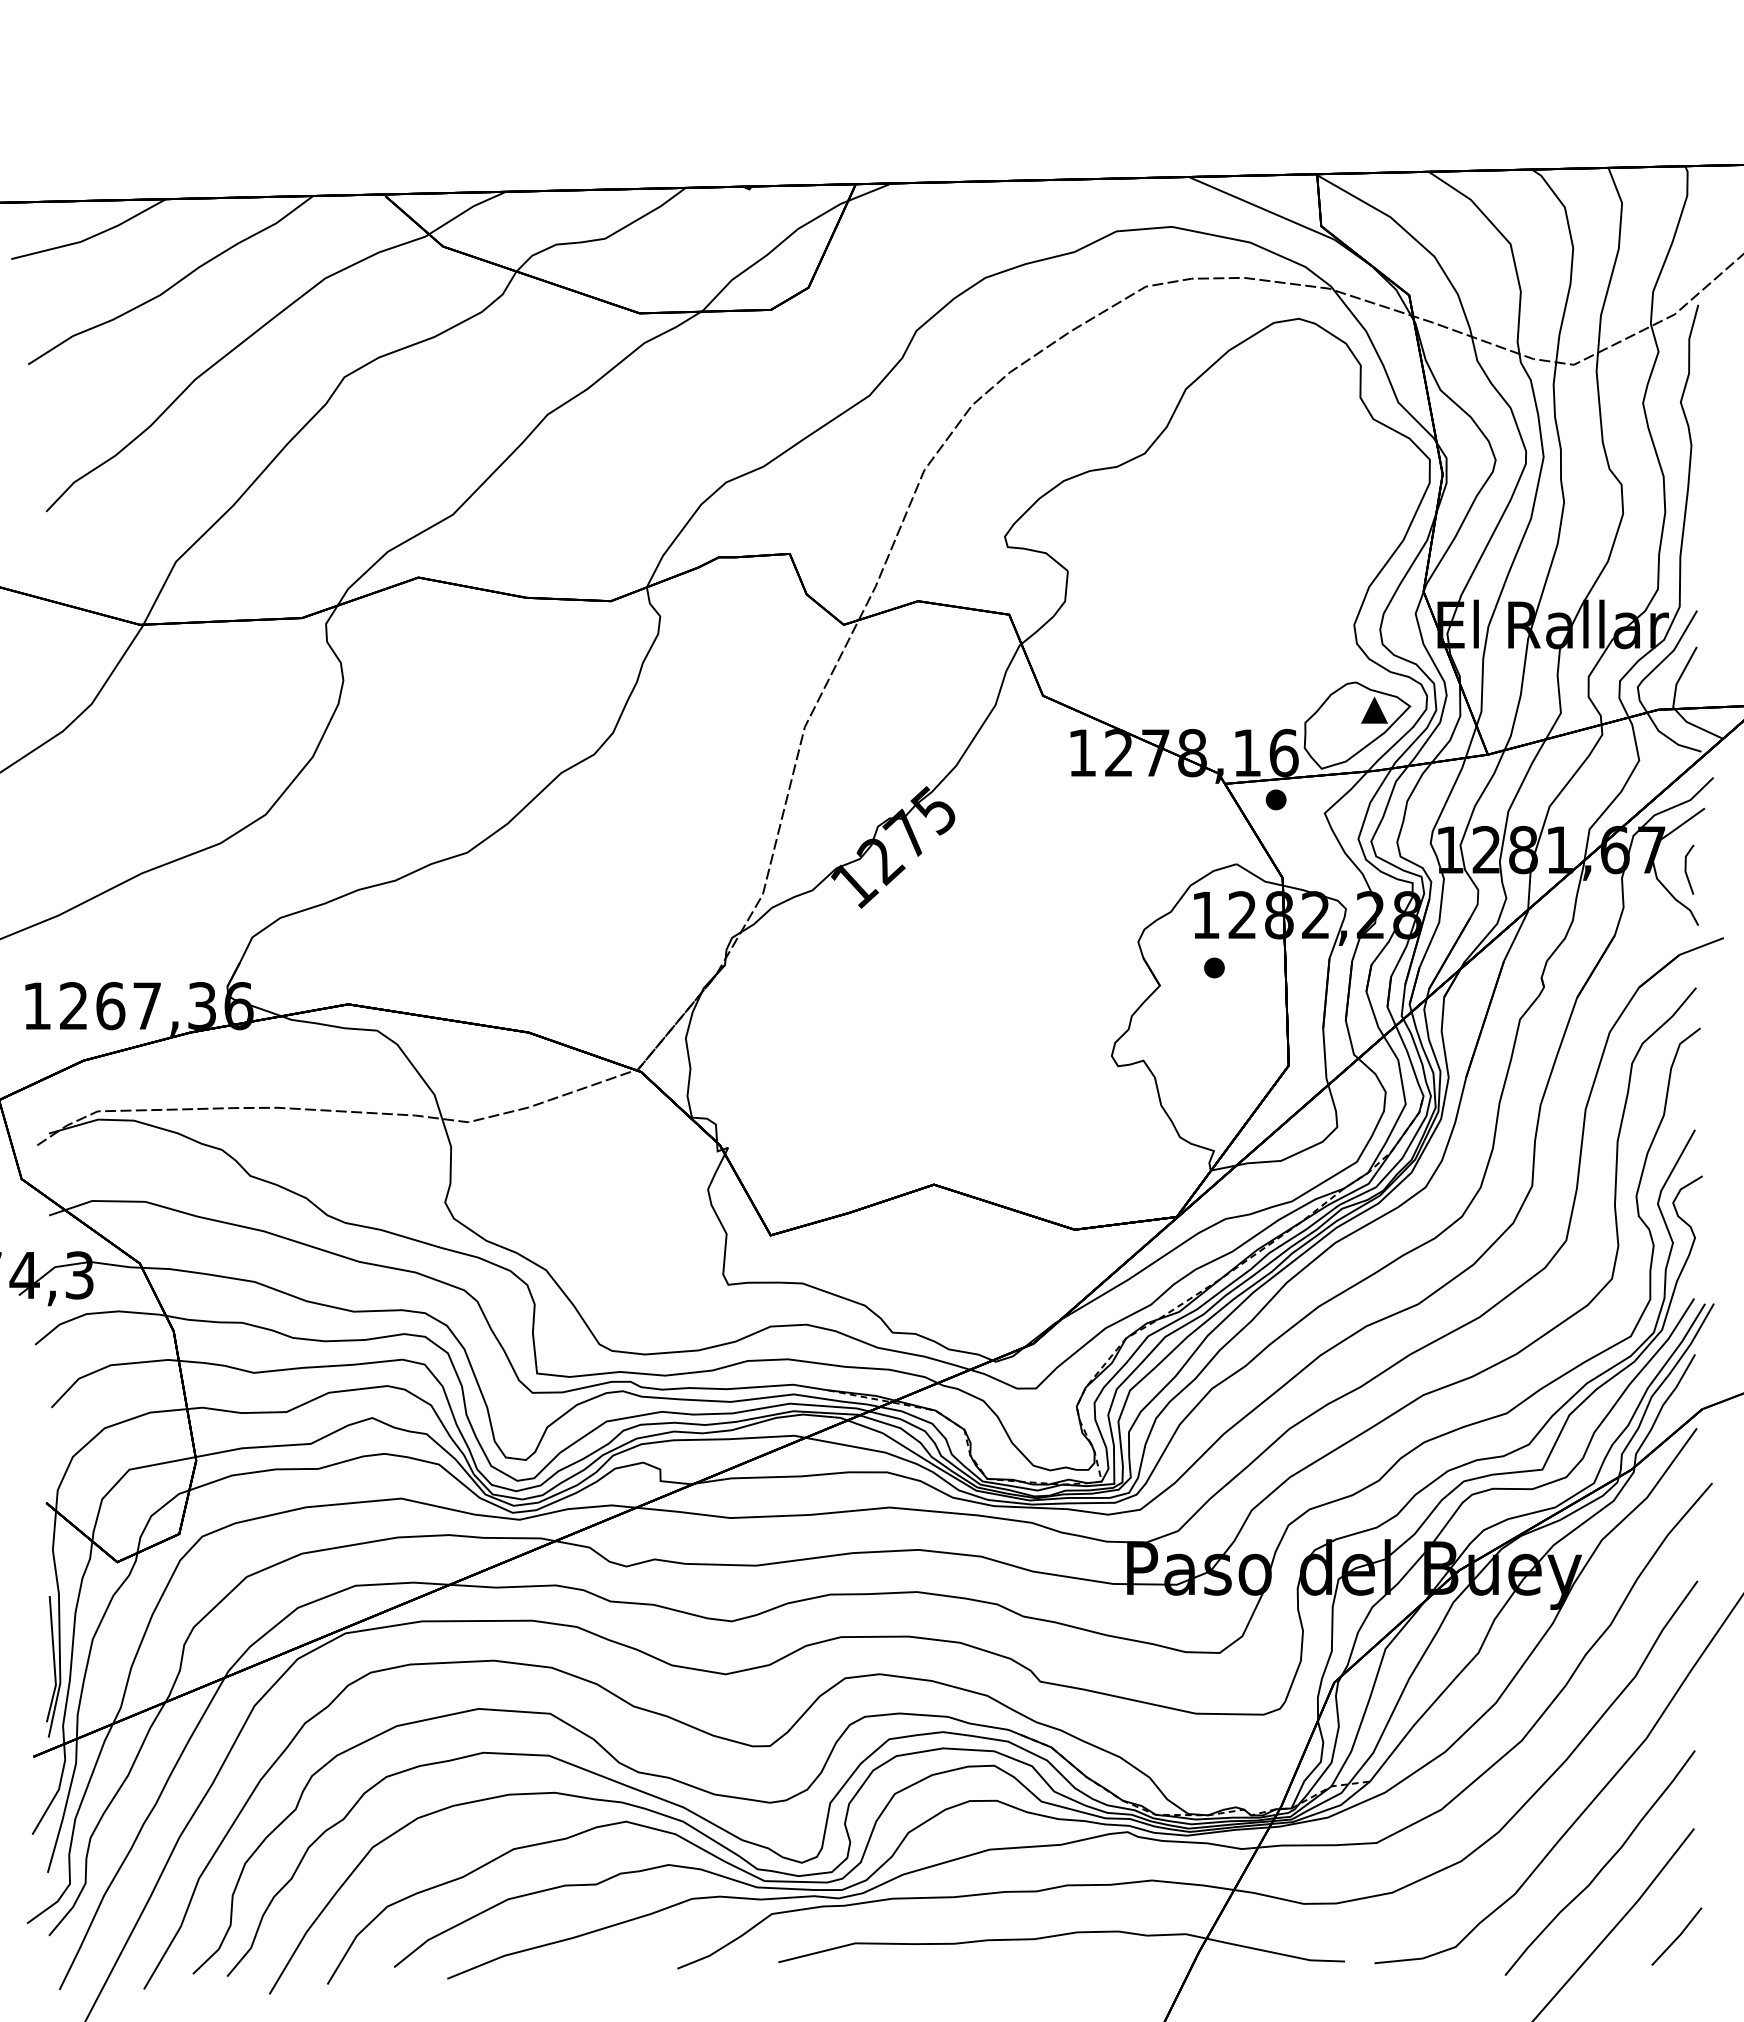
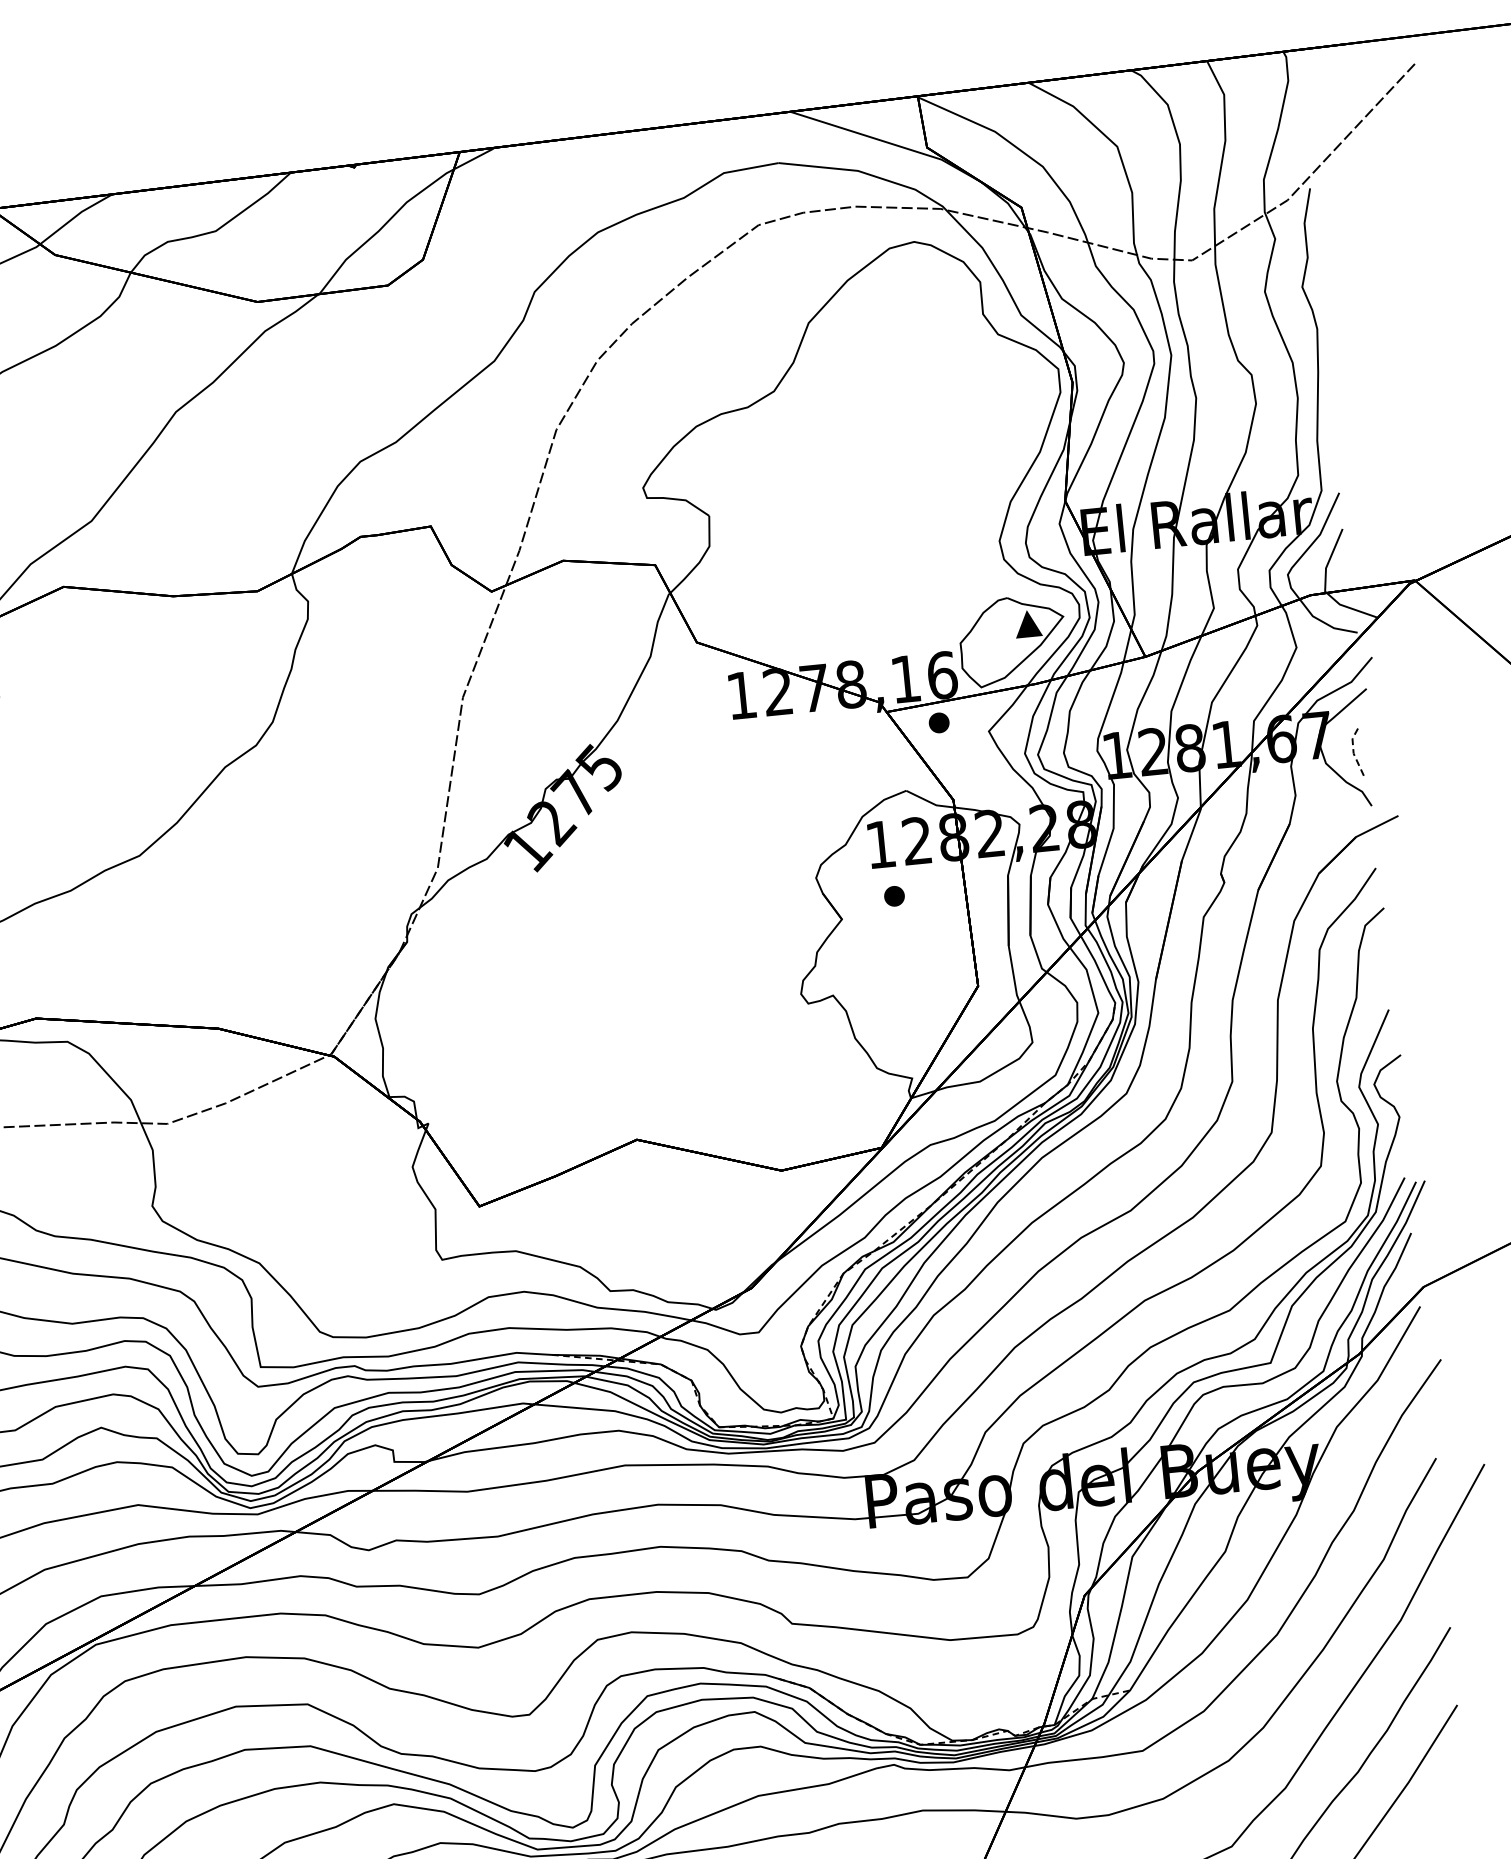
line: (1685, 868) -> (1353, 750), solid -> dashed
line: (1677, 1936) -> (1451, 1814), removed

